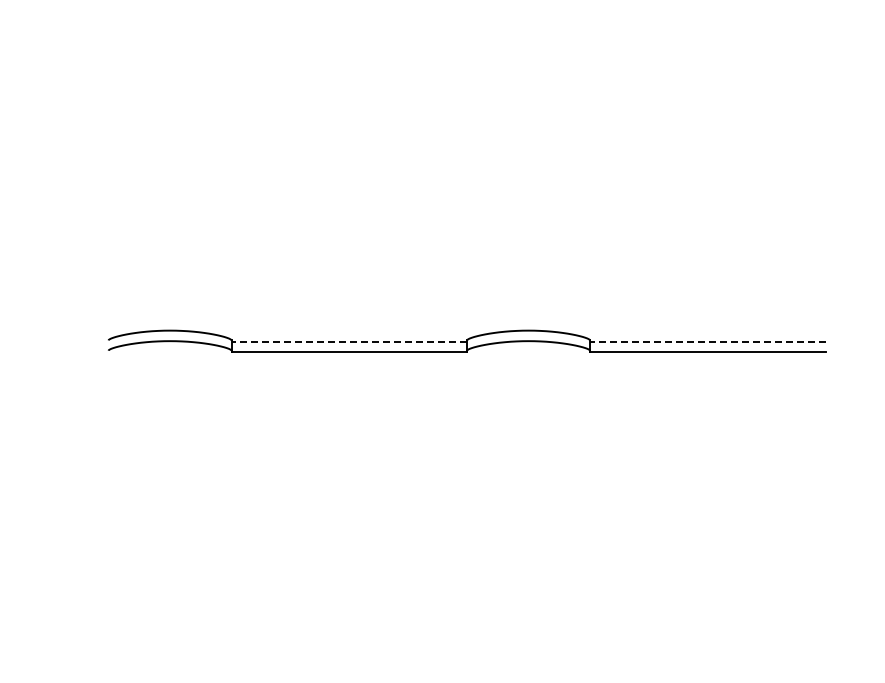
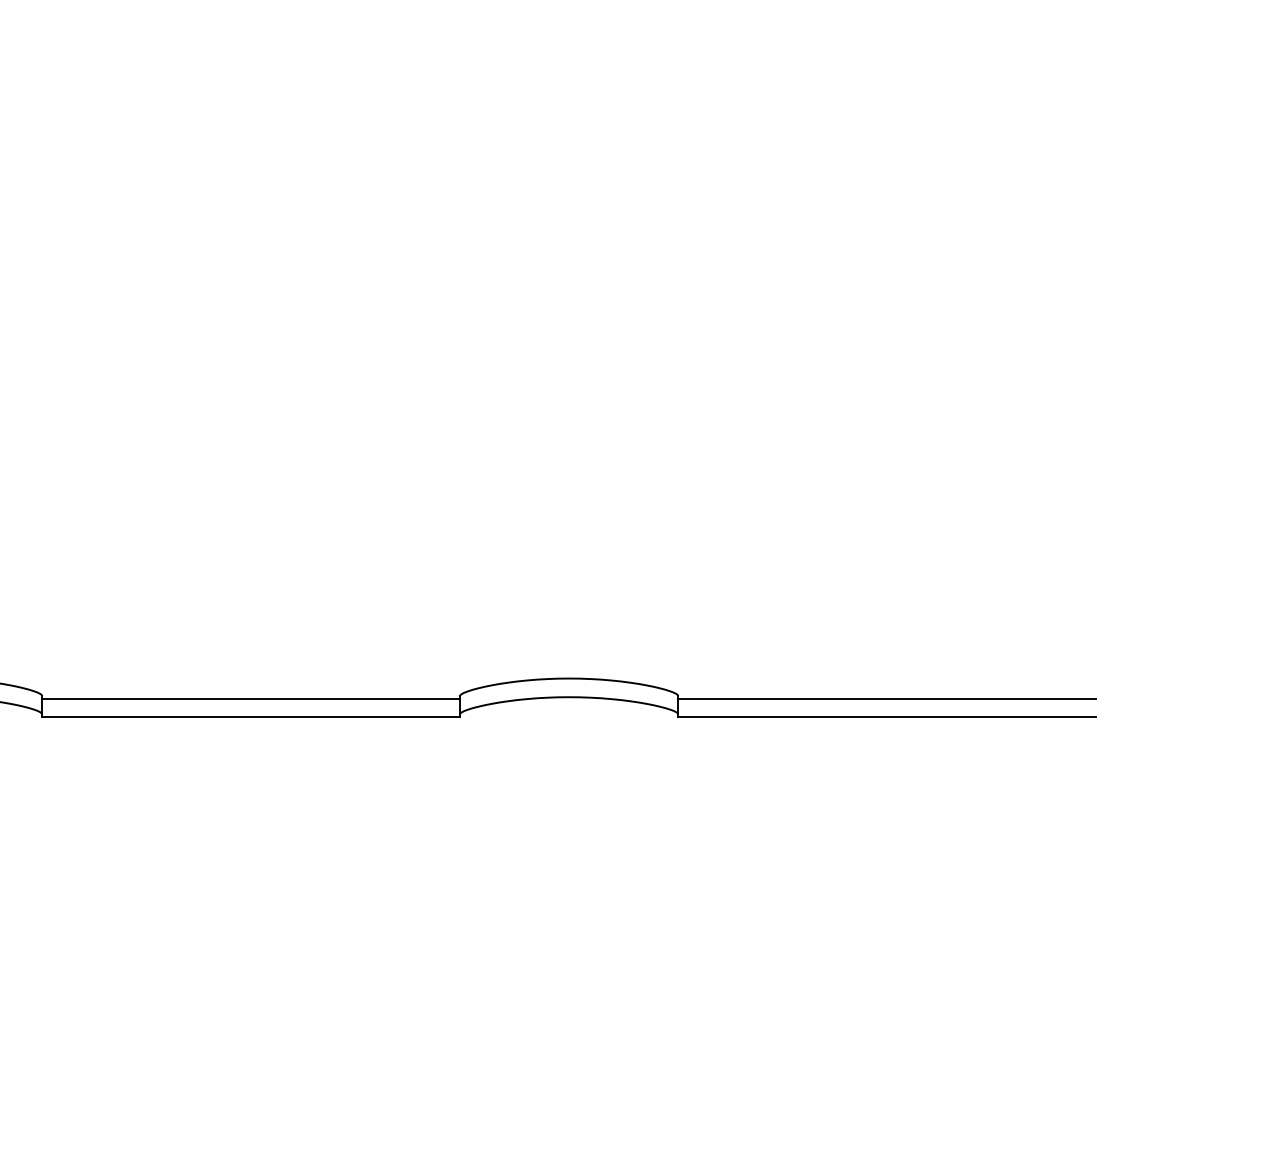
line: (349, 342) -> (251, 699), dashed -> solid
line: (707, 342) -> (886, 699), dashed -> solid

